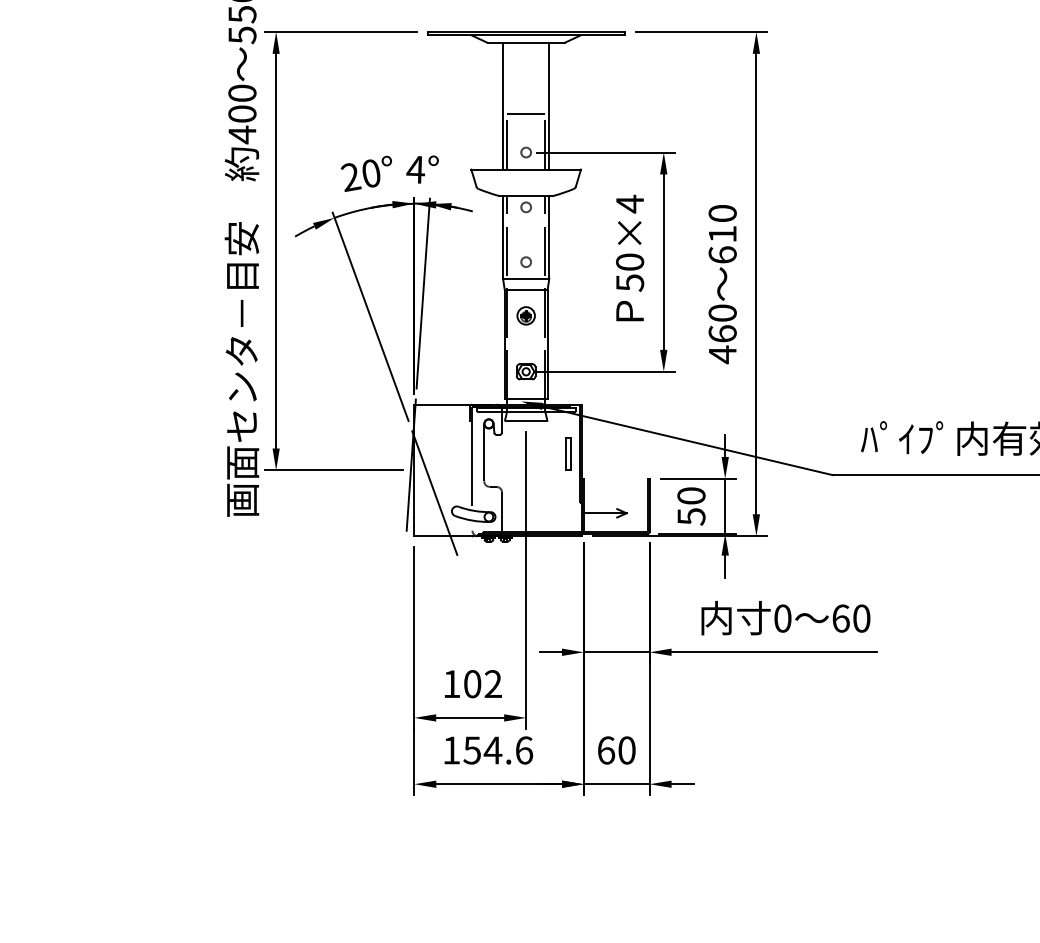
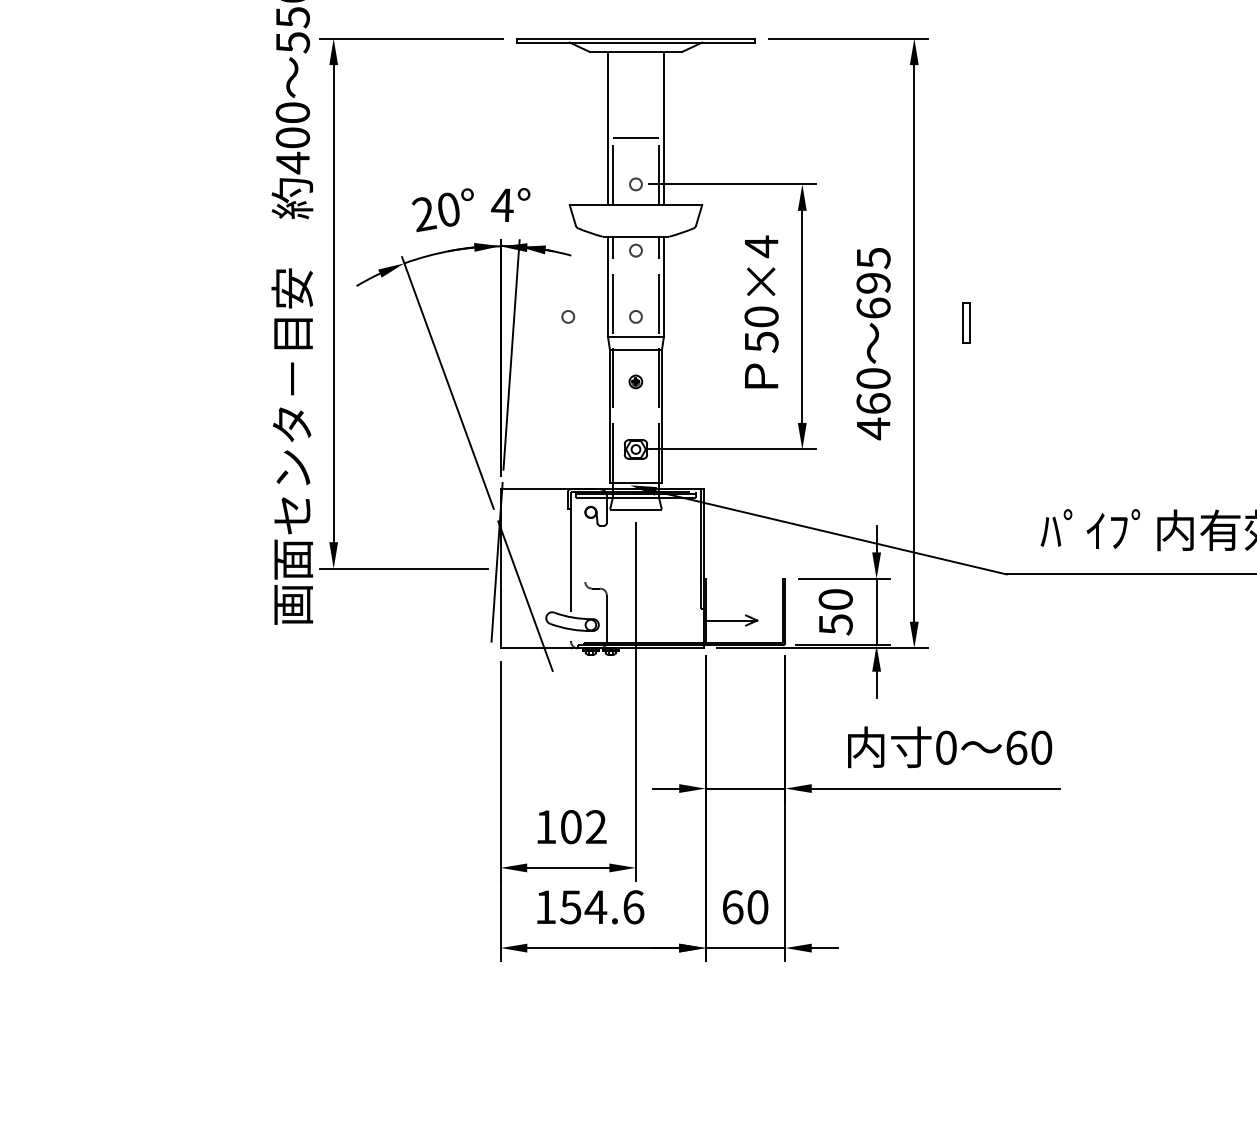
text: (722, 223) -> (873, 270), 610 -> 695
circle: (469, 261) -> (567, 316), added
part: (525, 315) -> (635, 381), size x0.6
line: (484, 452) -> (585, 547), removed
part: (568, 453) -> (966, 322), moved

